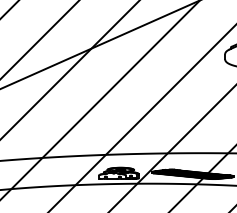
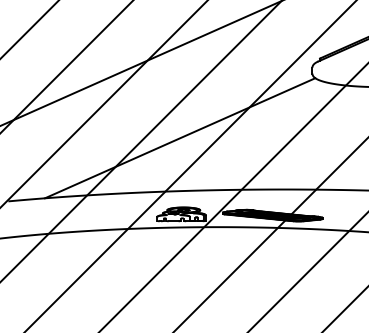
line: (118, 111) -> (180, 138), added

